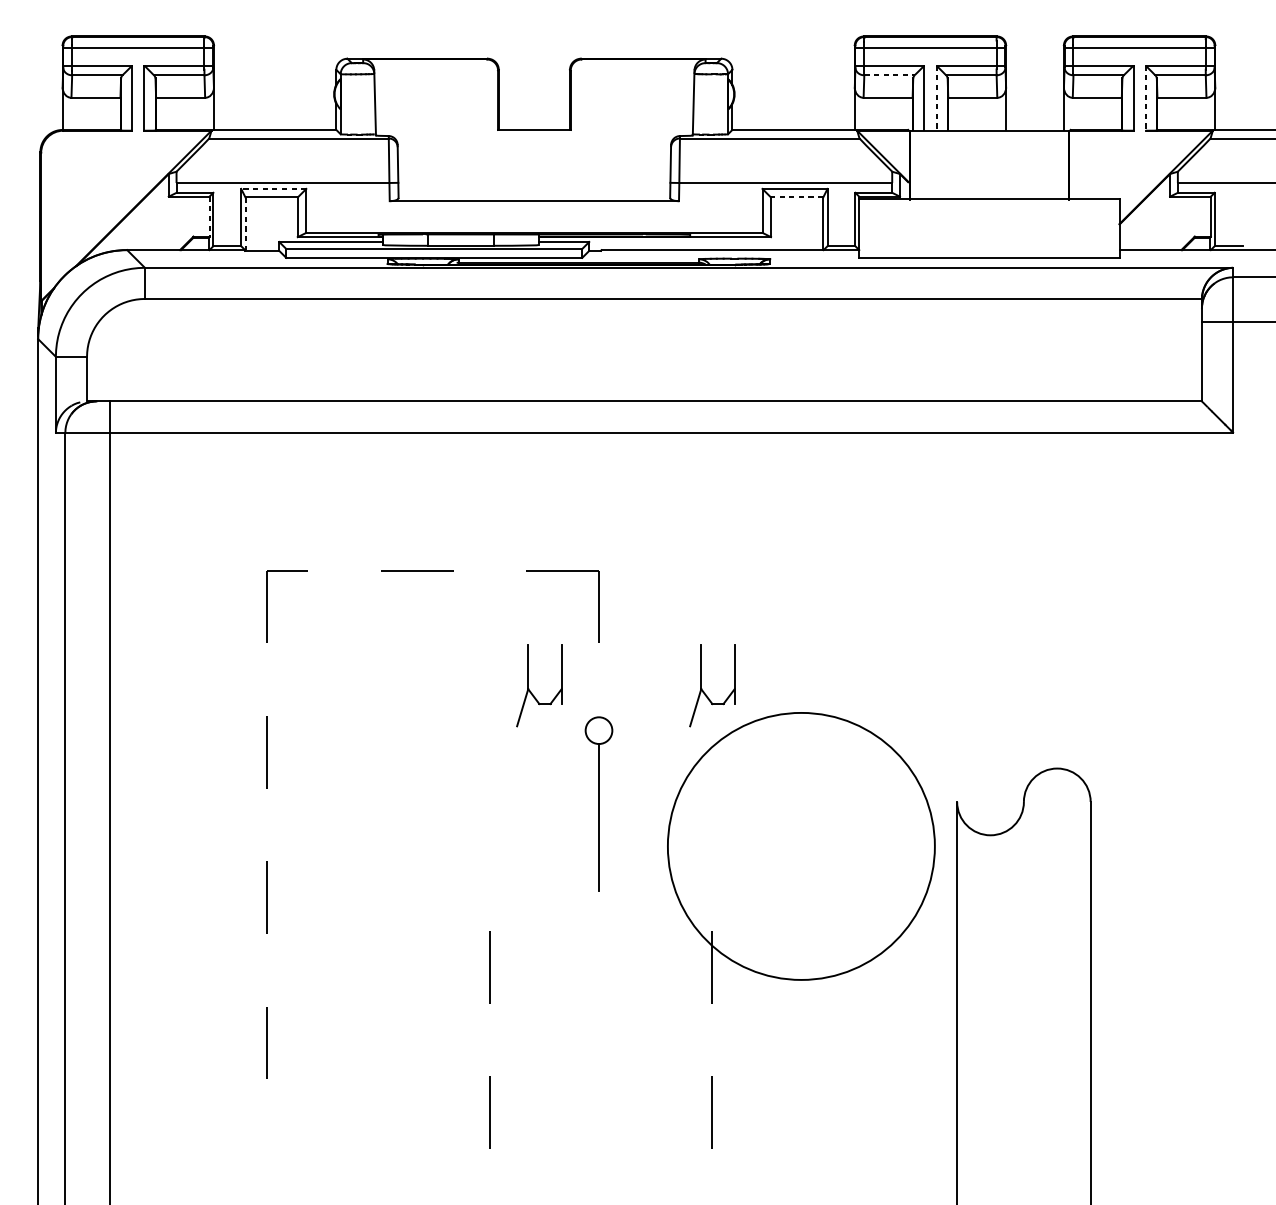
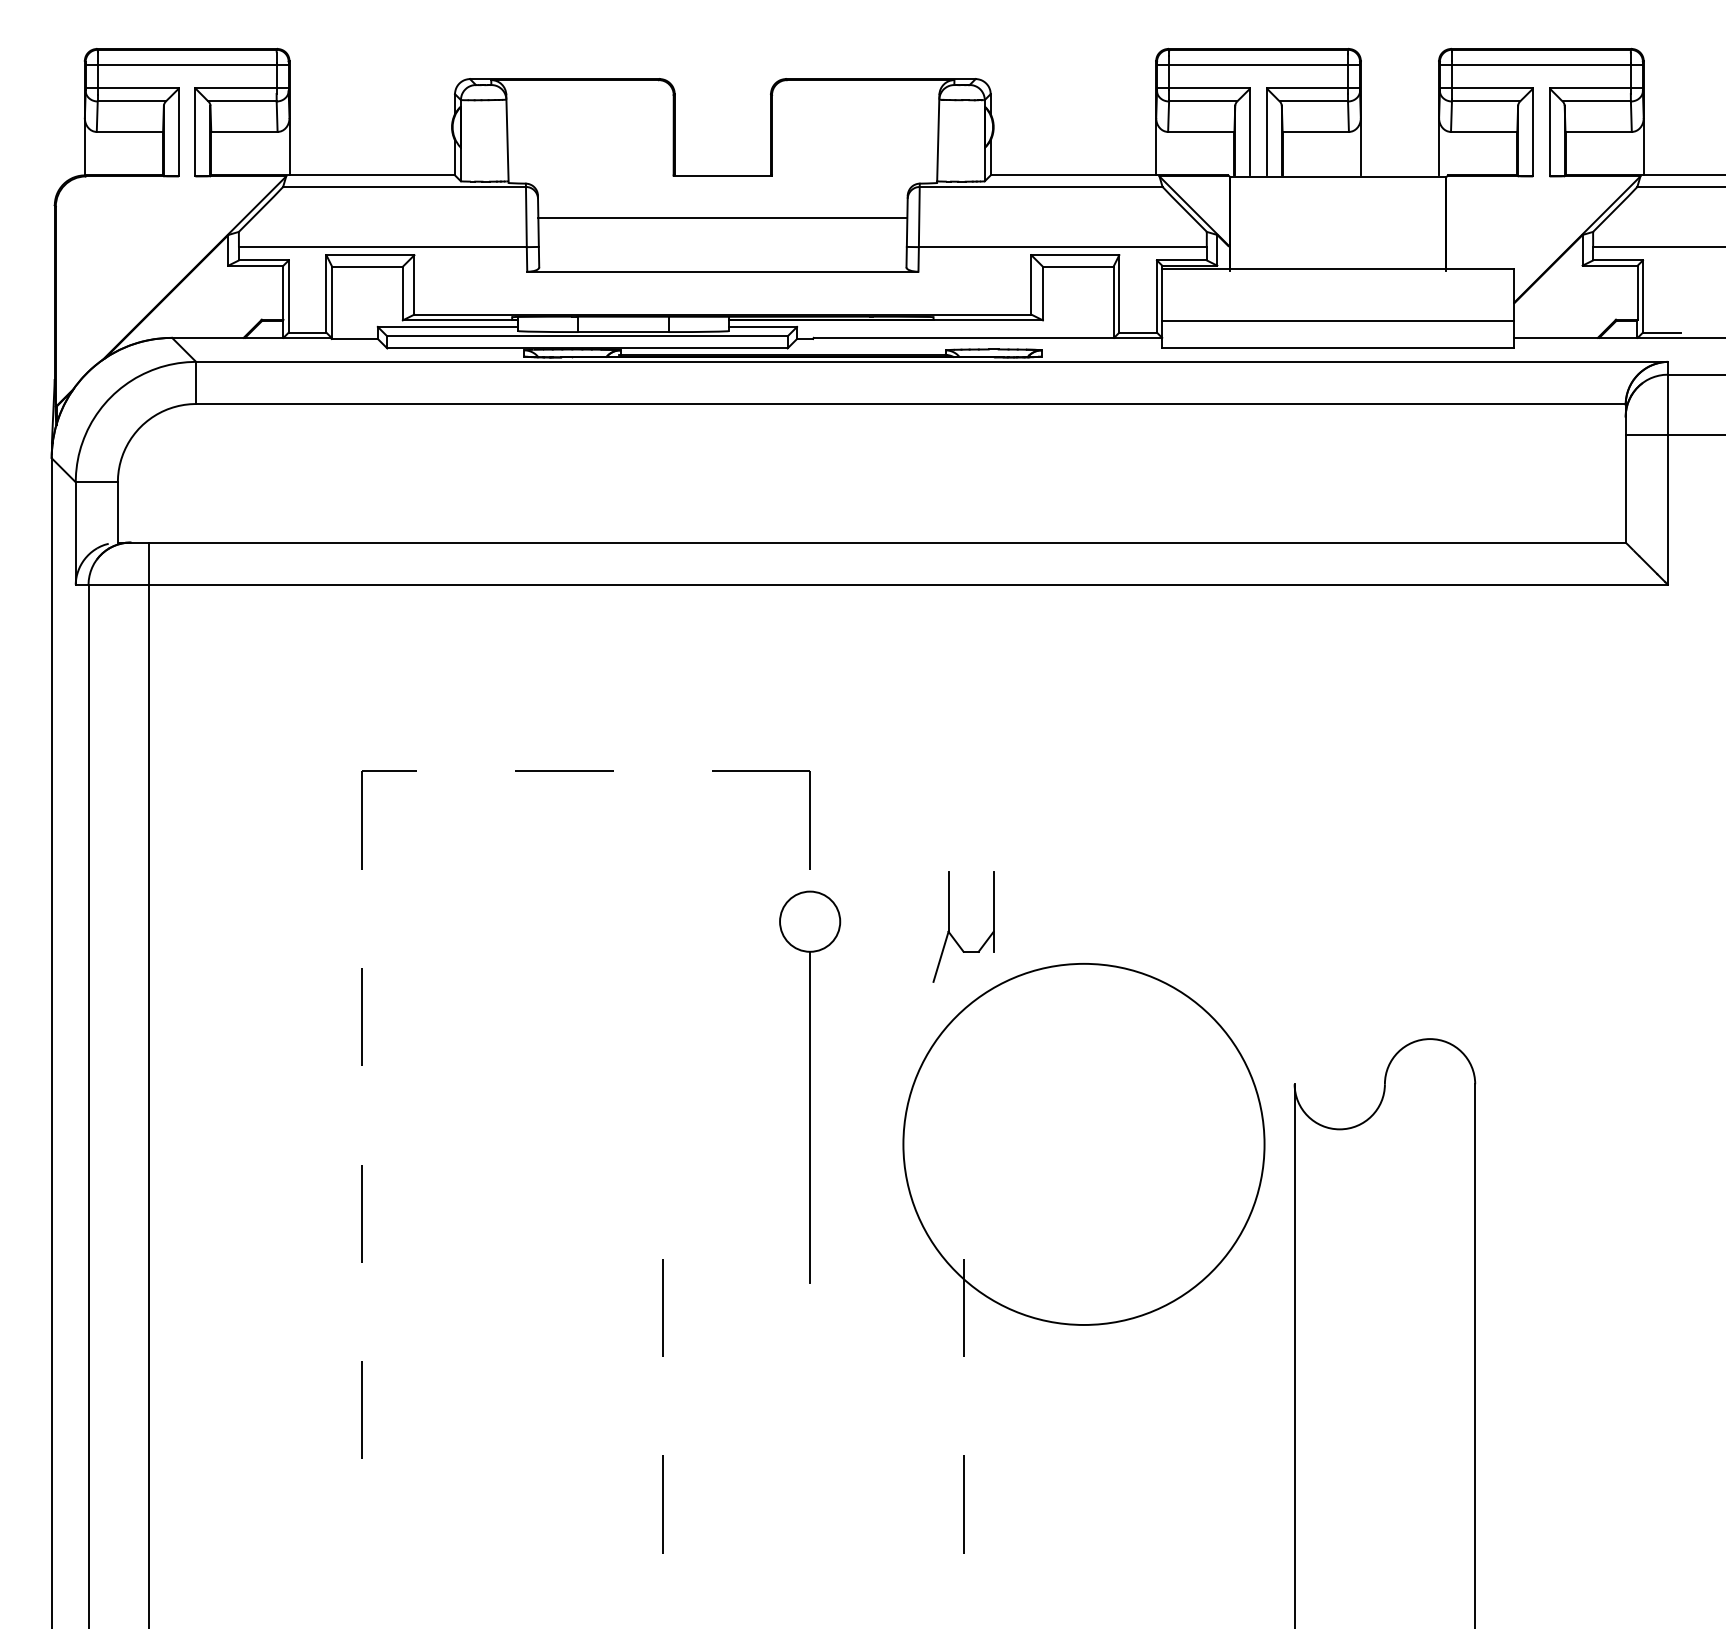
line: (889, 75) -> (1203, 101), dashed -> solid
line: (936, 98) -> (1266, 132), dashed -> solid
line: (1145, 98) -> (1549, 132), dashed -> solid
line: (534, 161) -> (722, 217), added
line: (273, 189) -> (370, 255), dashed -> solid
line: (796, 197) -> (1077, 266), dashed -> solid
line: (209, 217) -> (283, 293), dashed -> solid
line: (245, 223) -> (332, 302), dashed -> solid
line: (989, 237) -> (1338, 320), added
part: (530, 690) -> (717, 933), removed
part: (599, 803) -> (810, 1086), size x1.67

